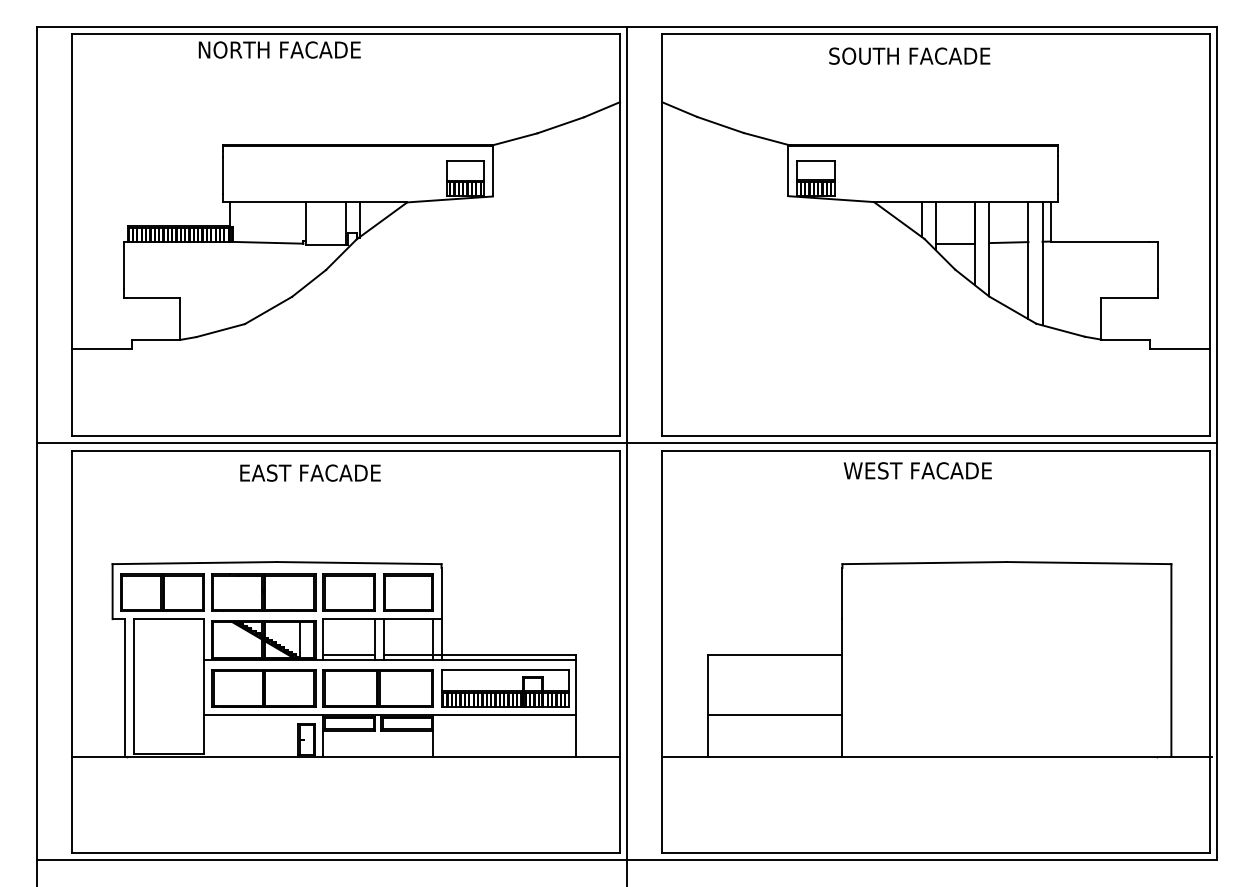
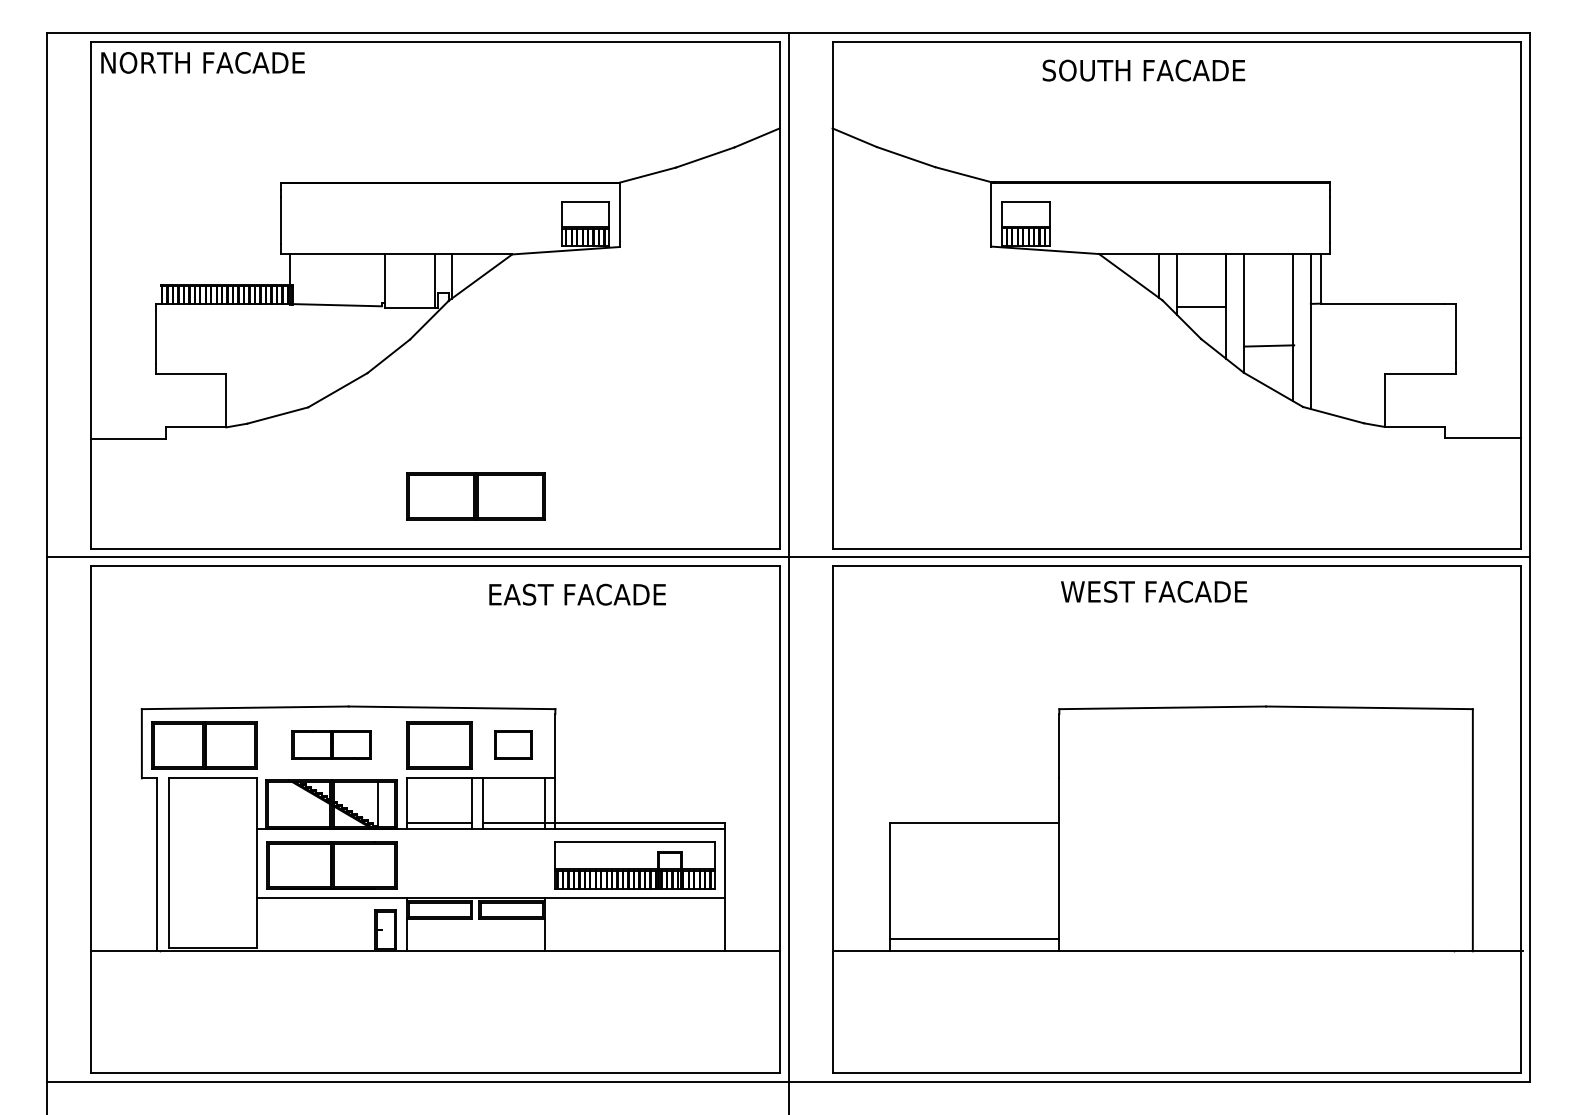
text: (279, 49) -> (202, 62), moved
line: (1008, 242) -> (1269, 345), moved
text: (310, 472) -> (577, 594), moved
part: (263, 593) -> (331, 745), size x0.6
part: (408, 593) -> (513, 745), size x0.6
part: (378, 688) -> (475, 496), moved
line: (774, 714) -> (974, 939), moved

